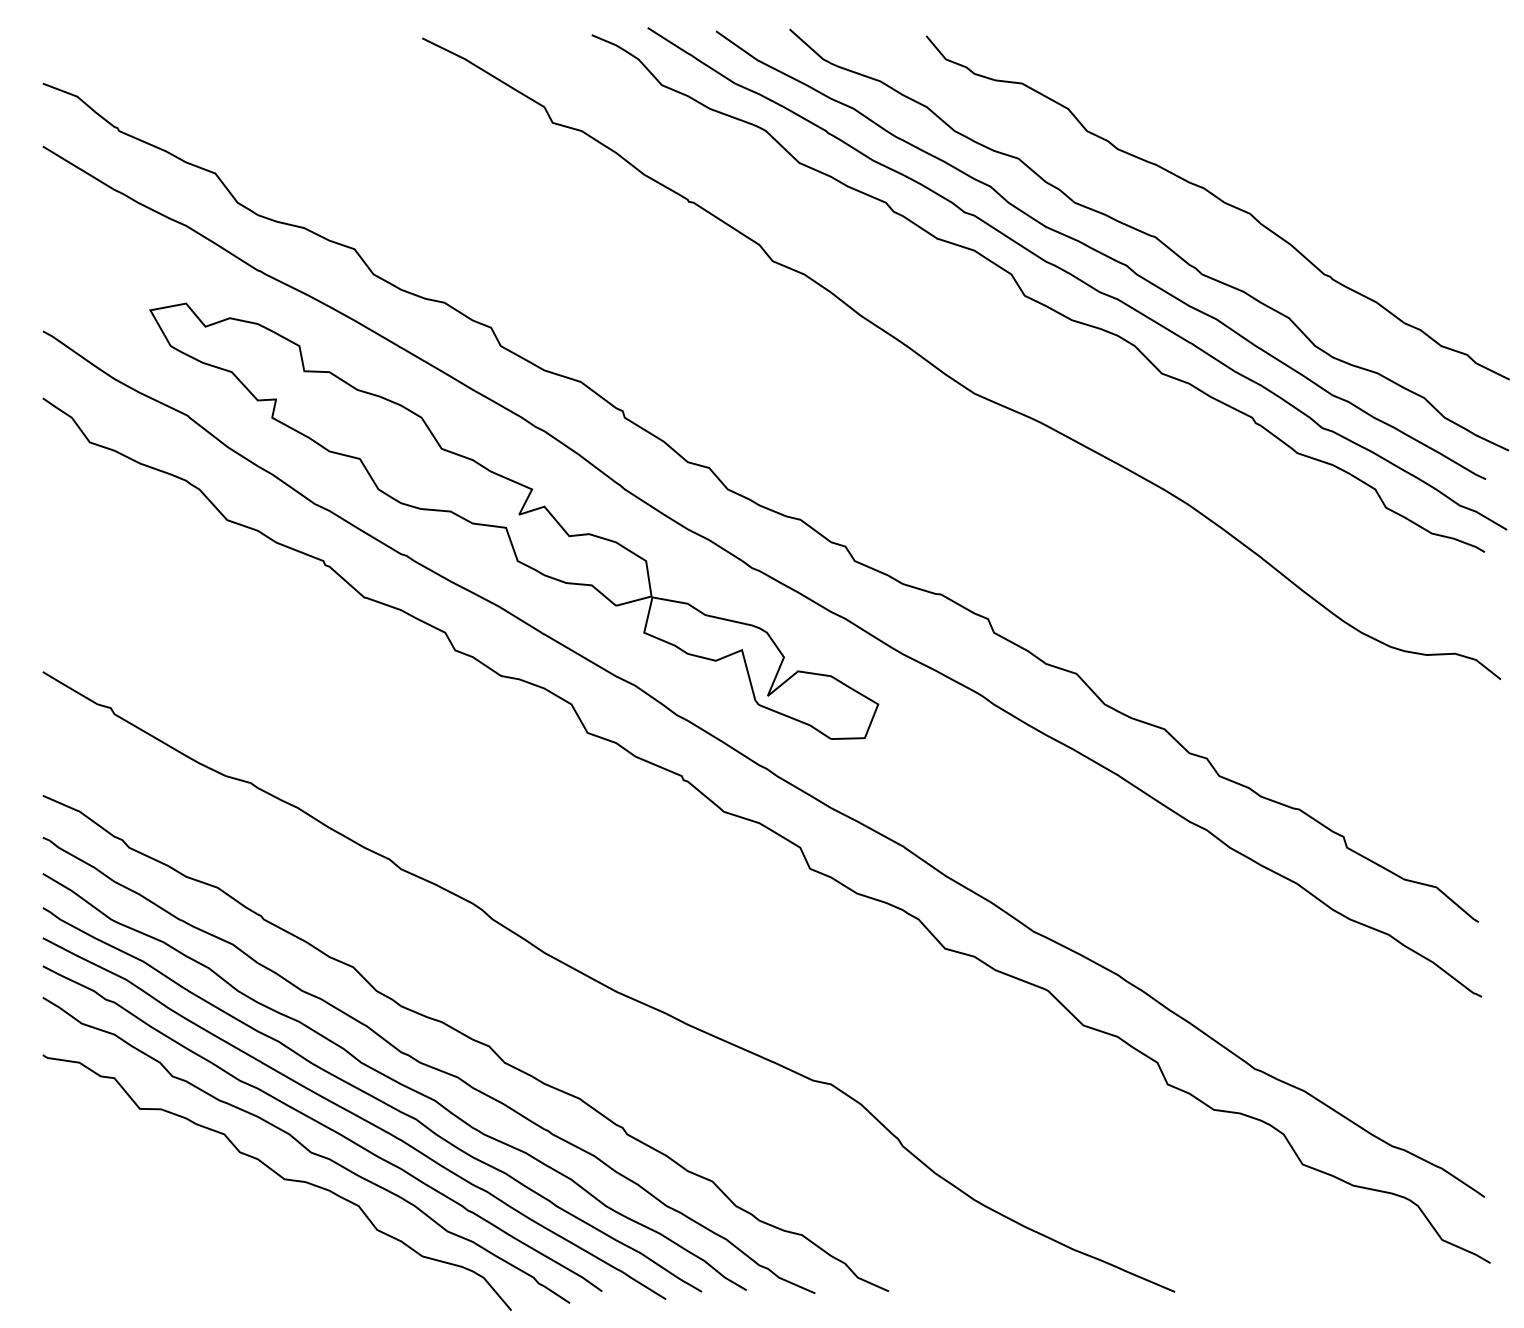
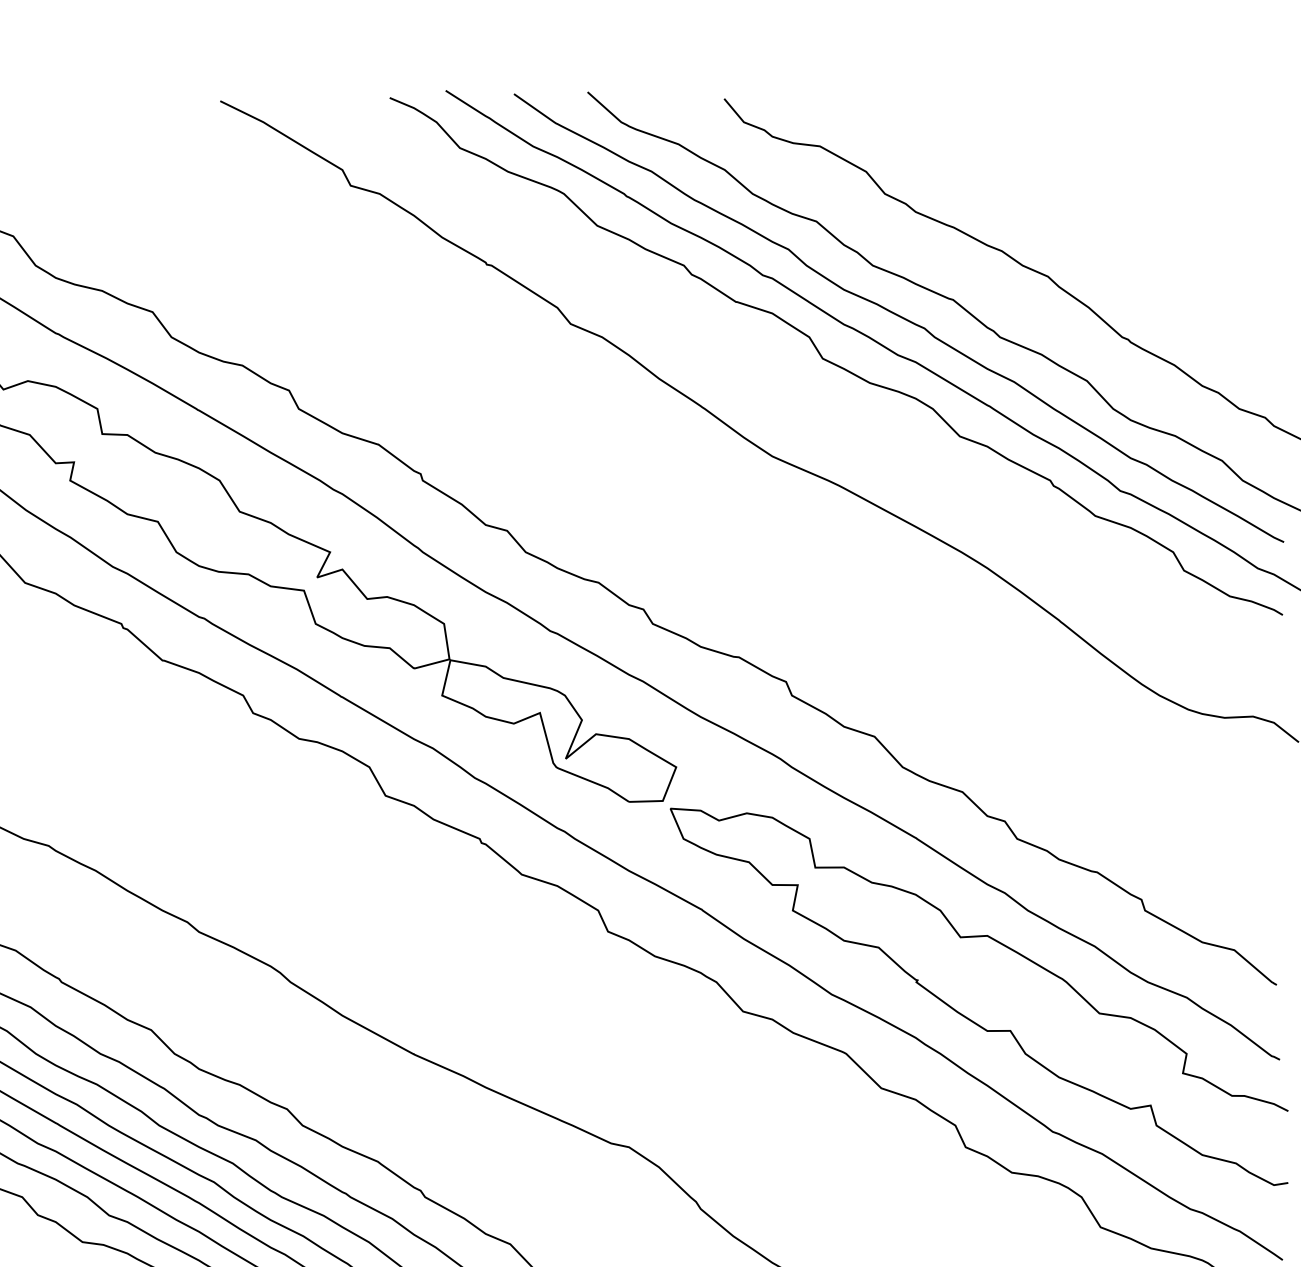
curve: (1168, 953) -> (966, 1016), added

